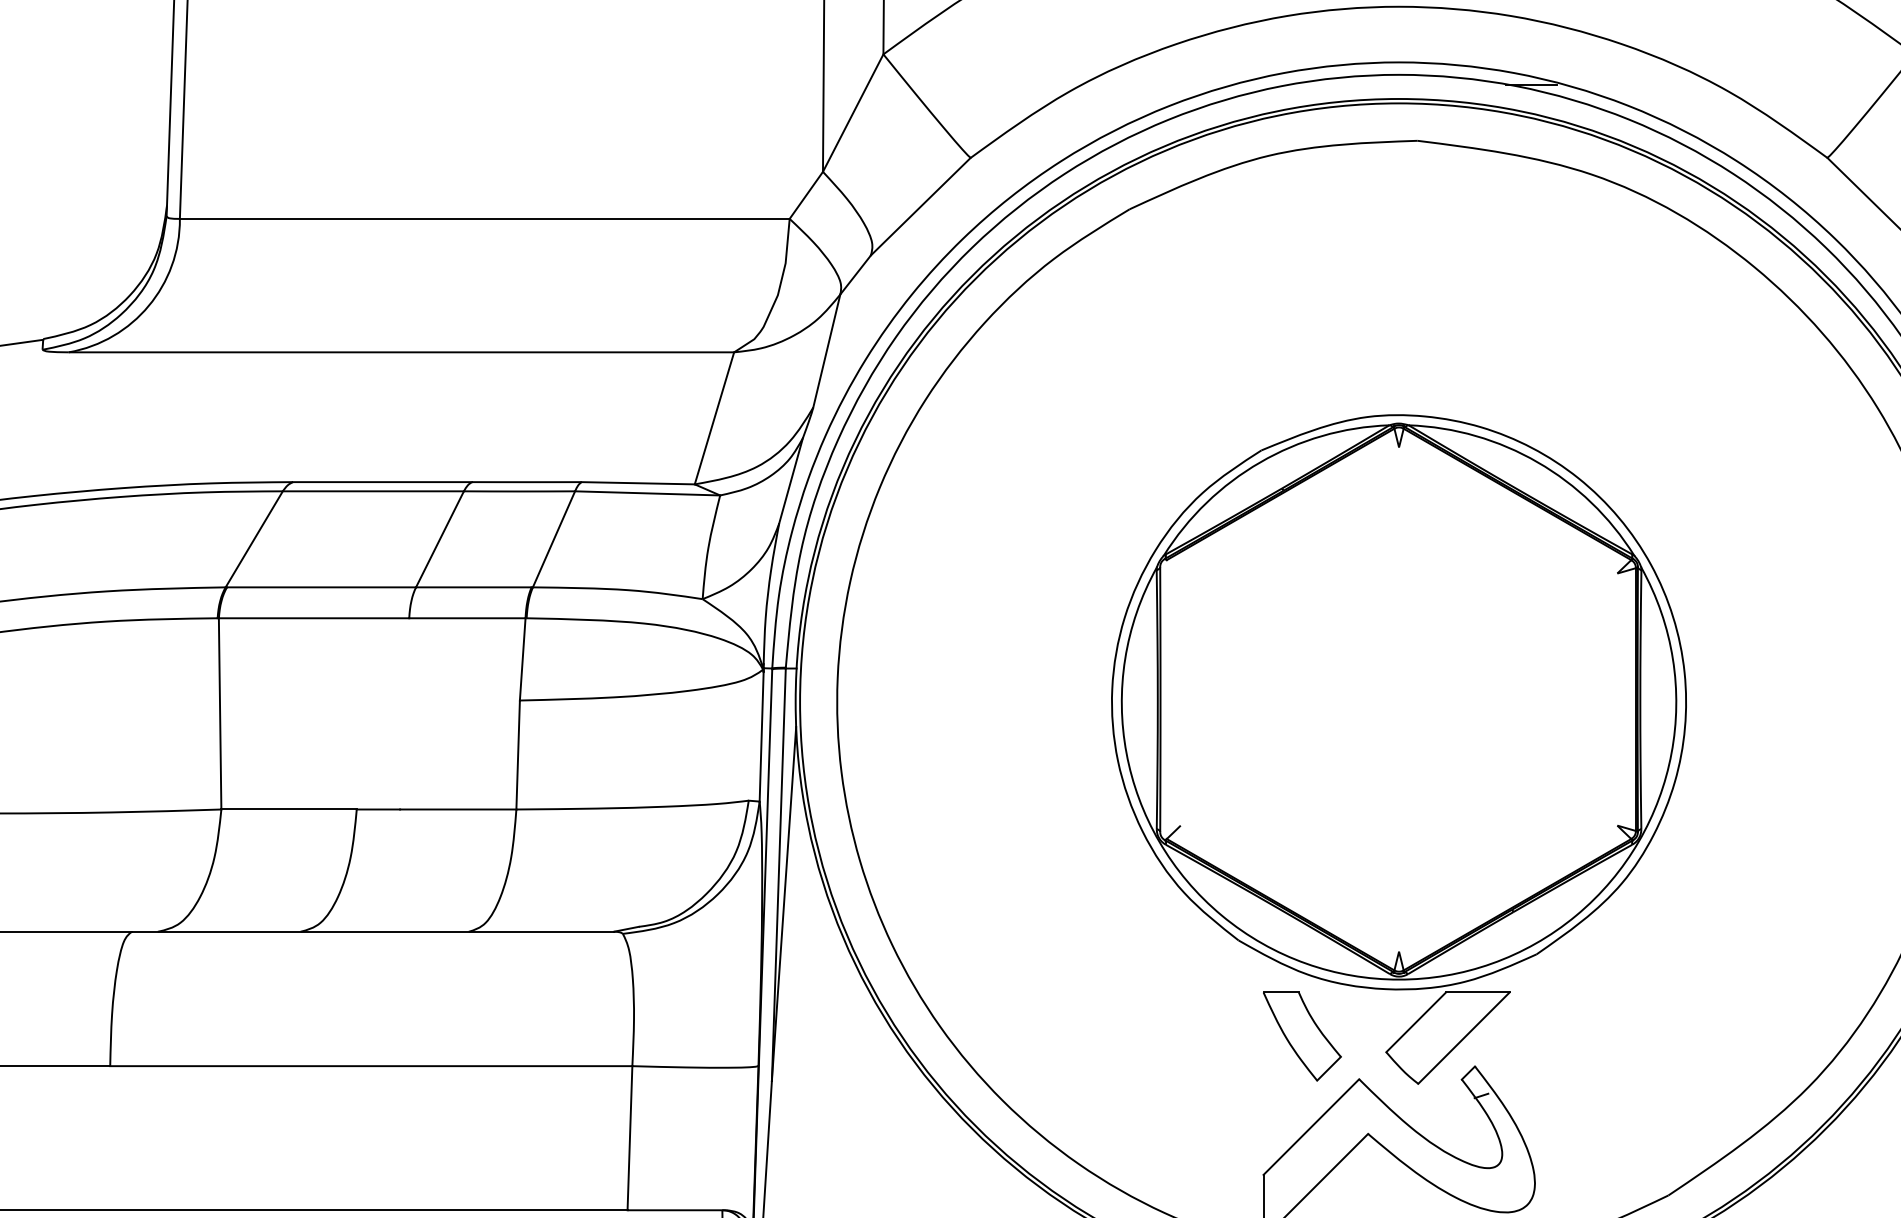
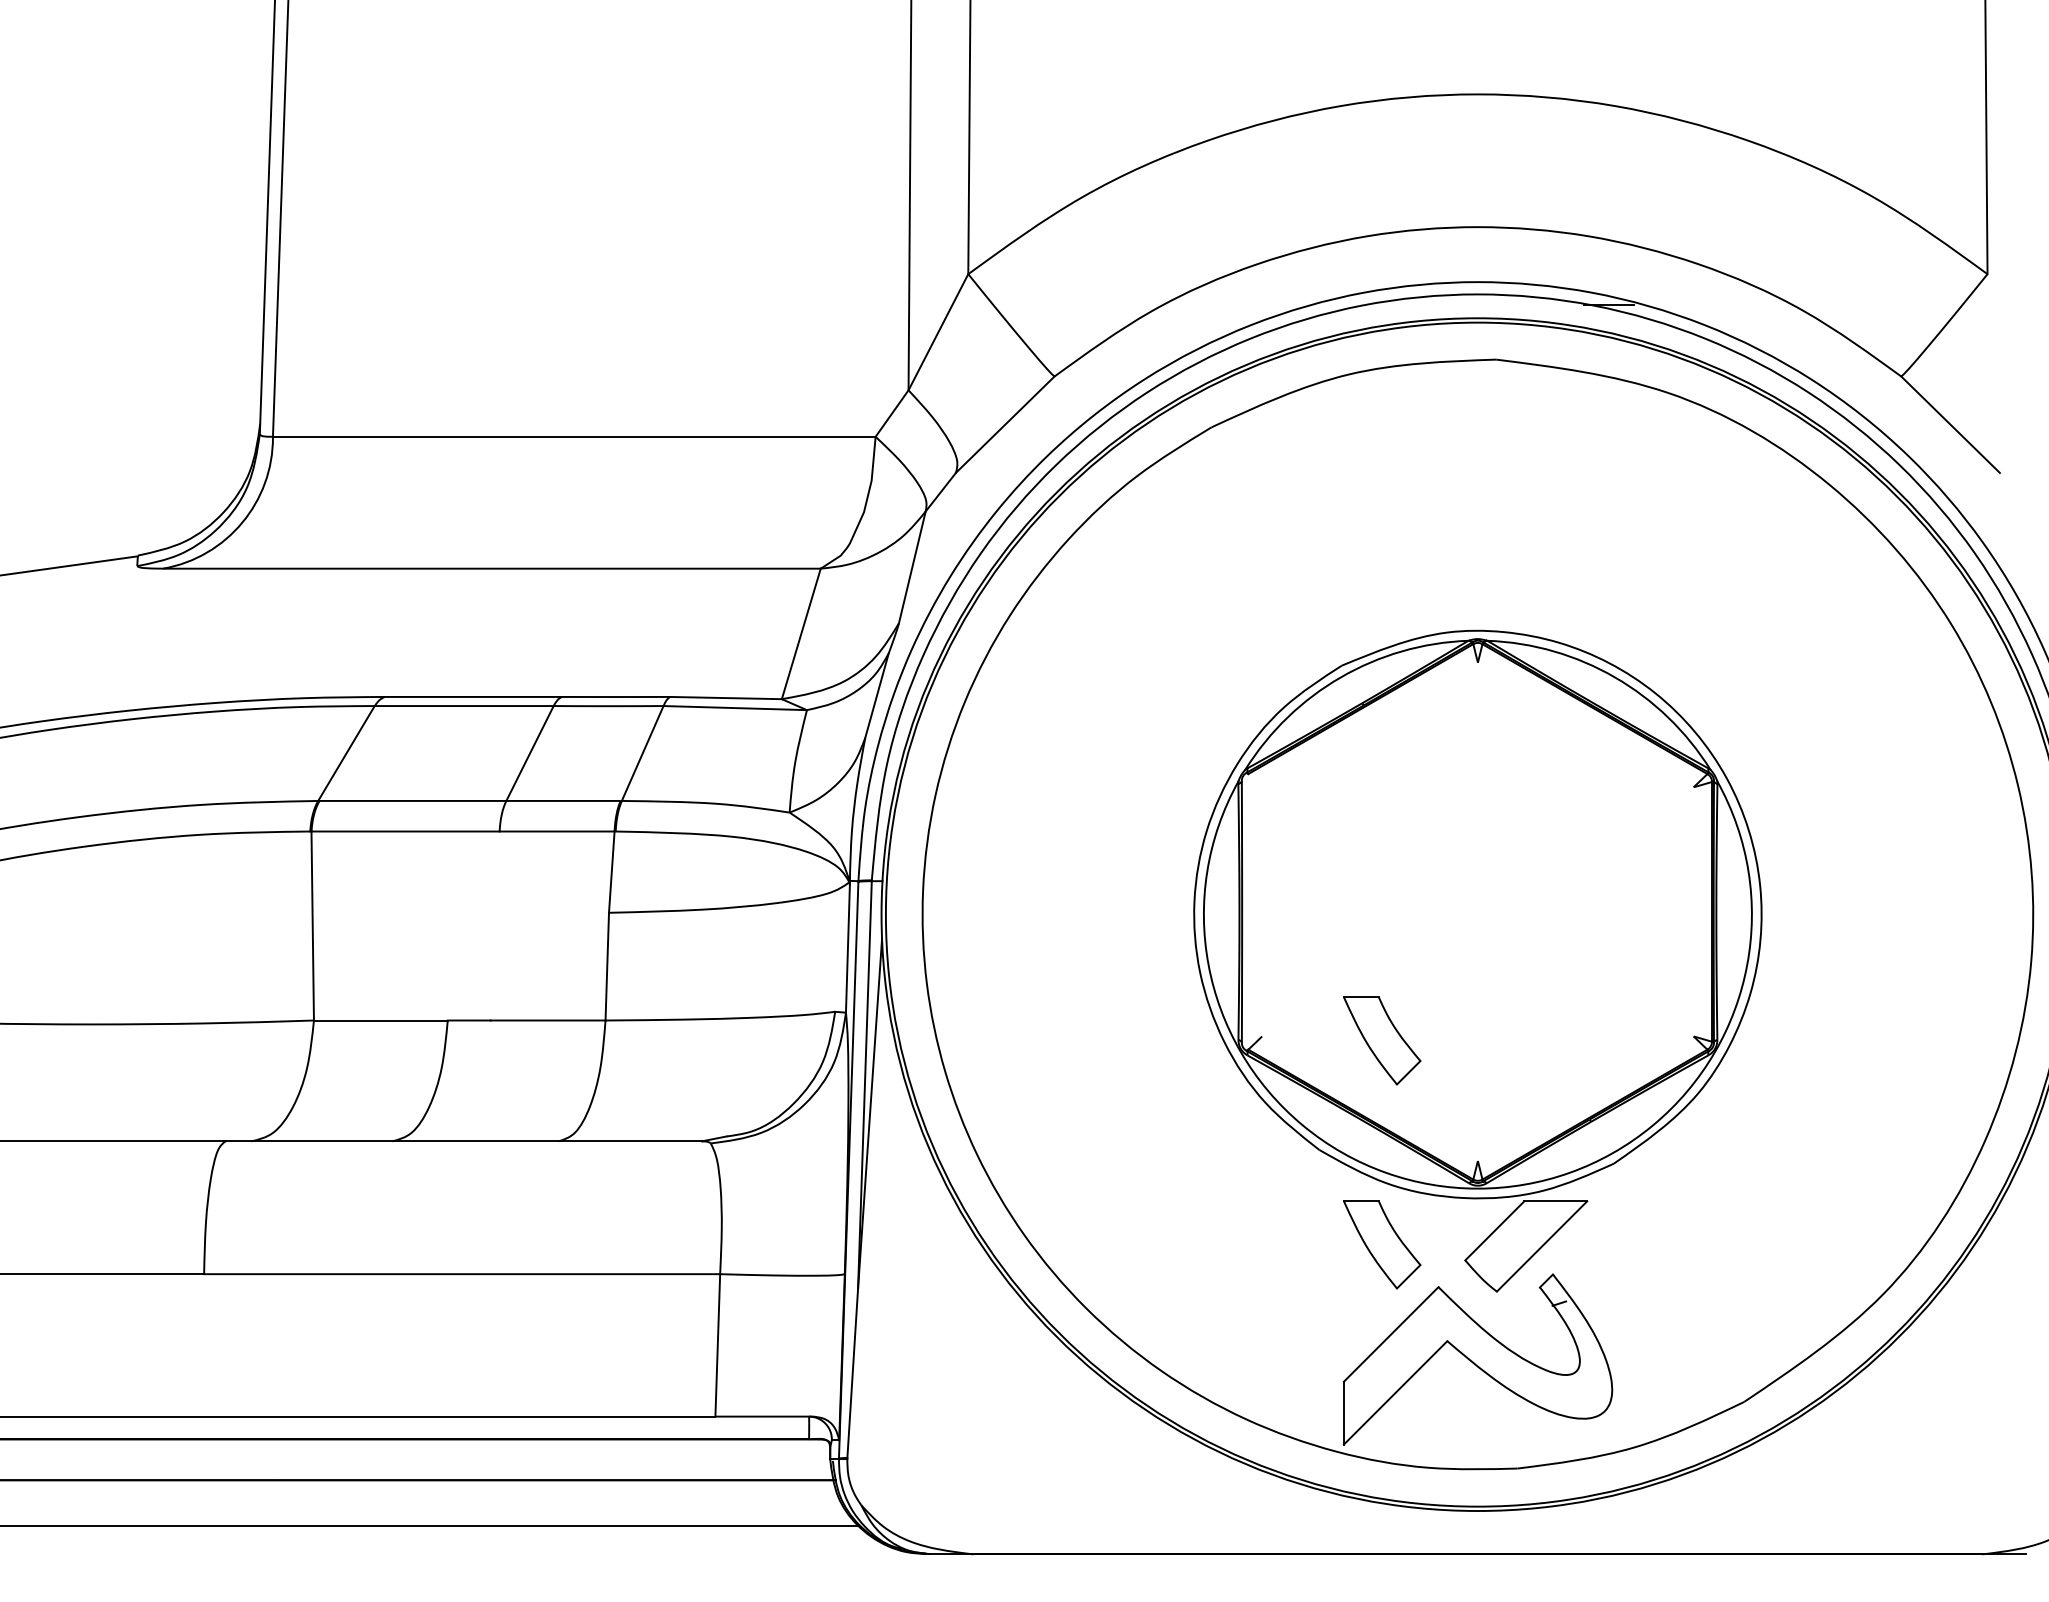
part: (1302, 829) -> (1382, 1040), added

